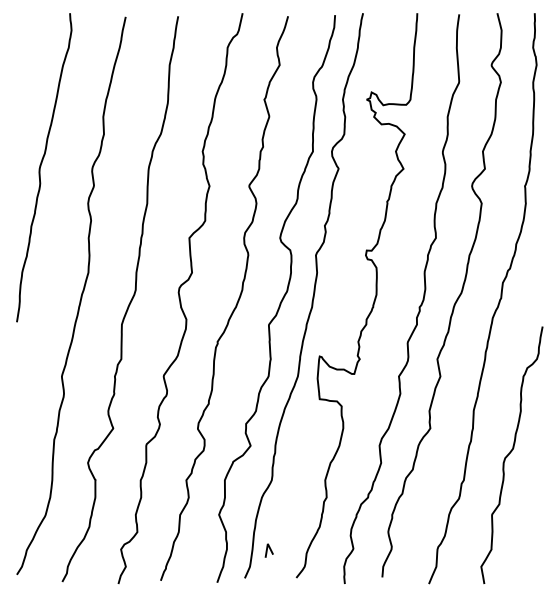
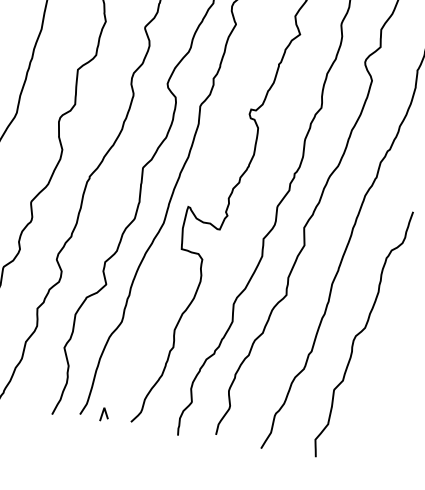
line: (267, 550) -> (103, 414), moved

